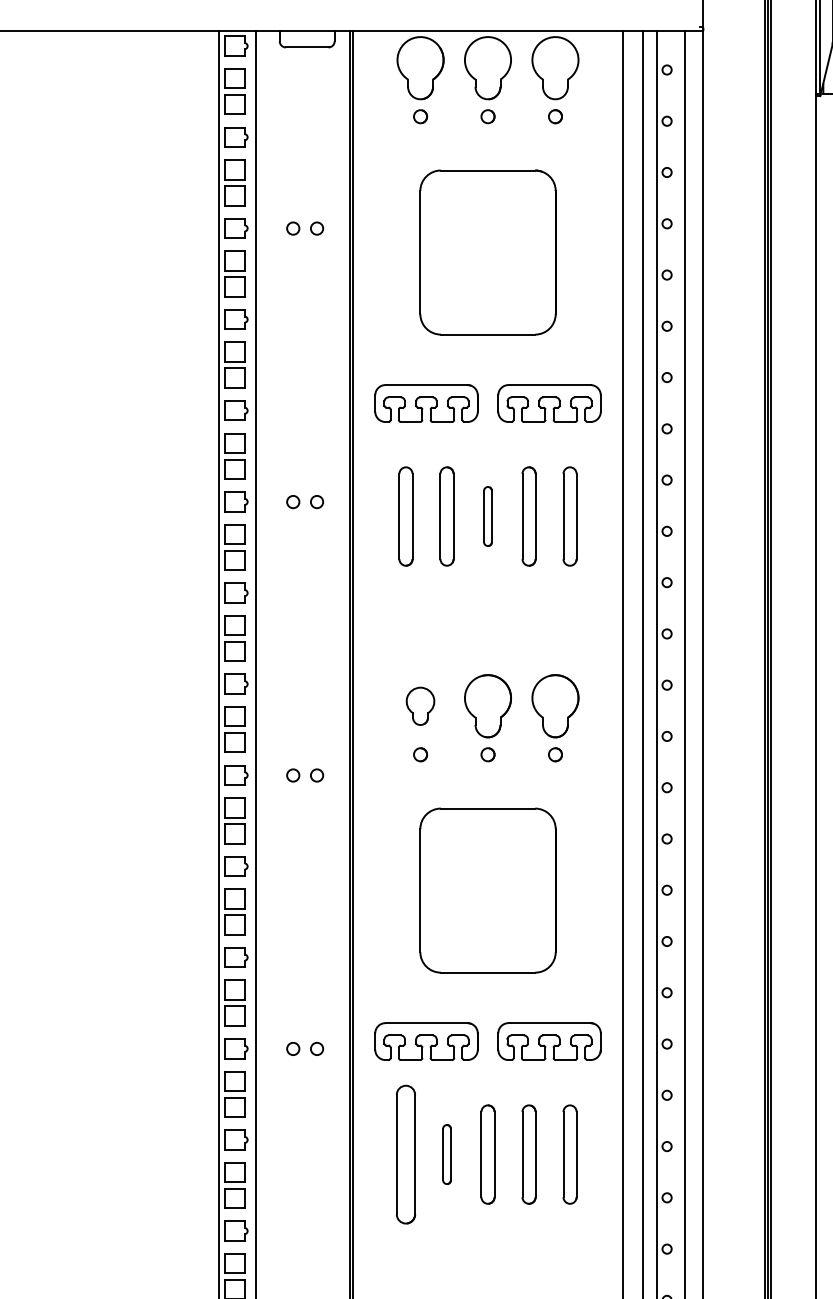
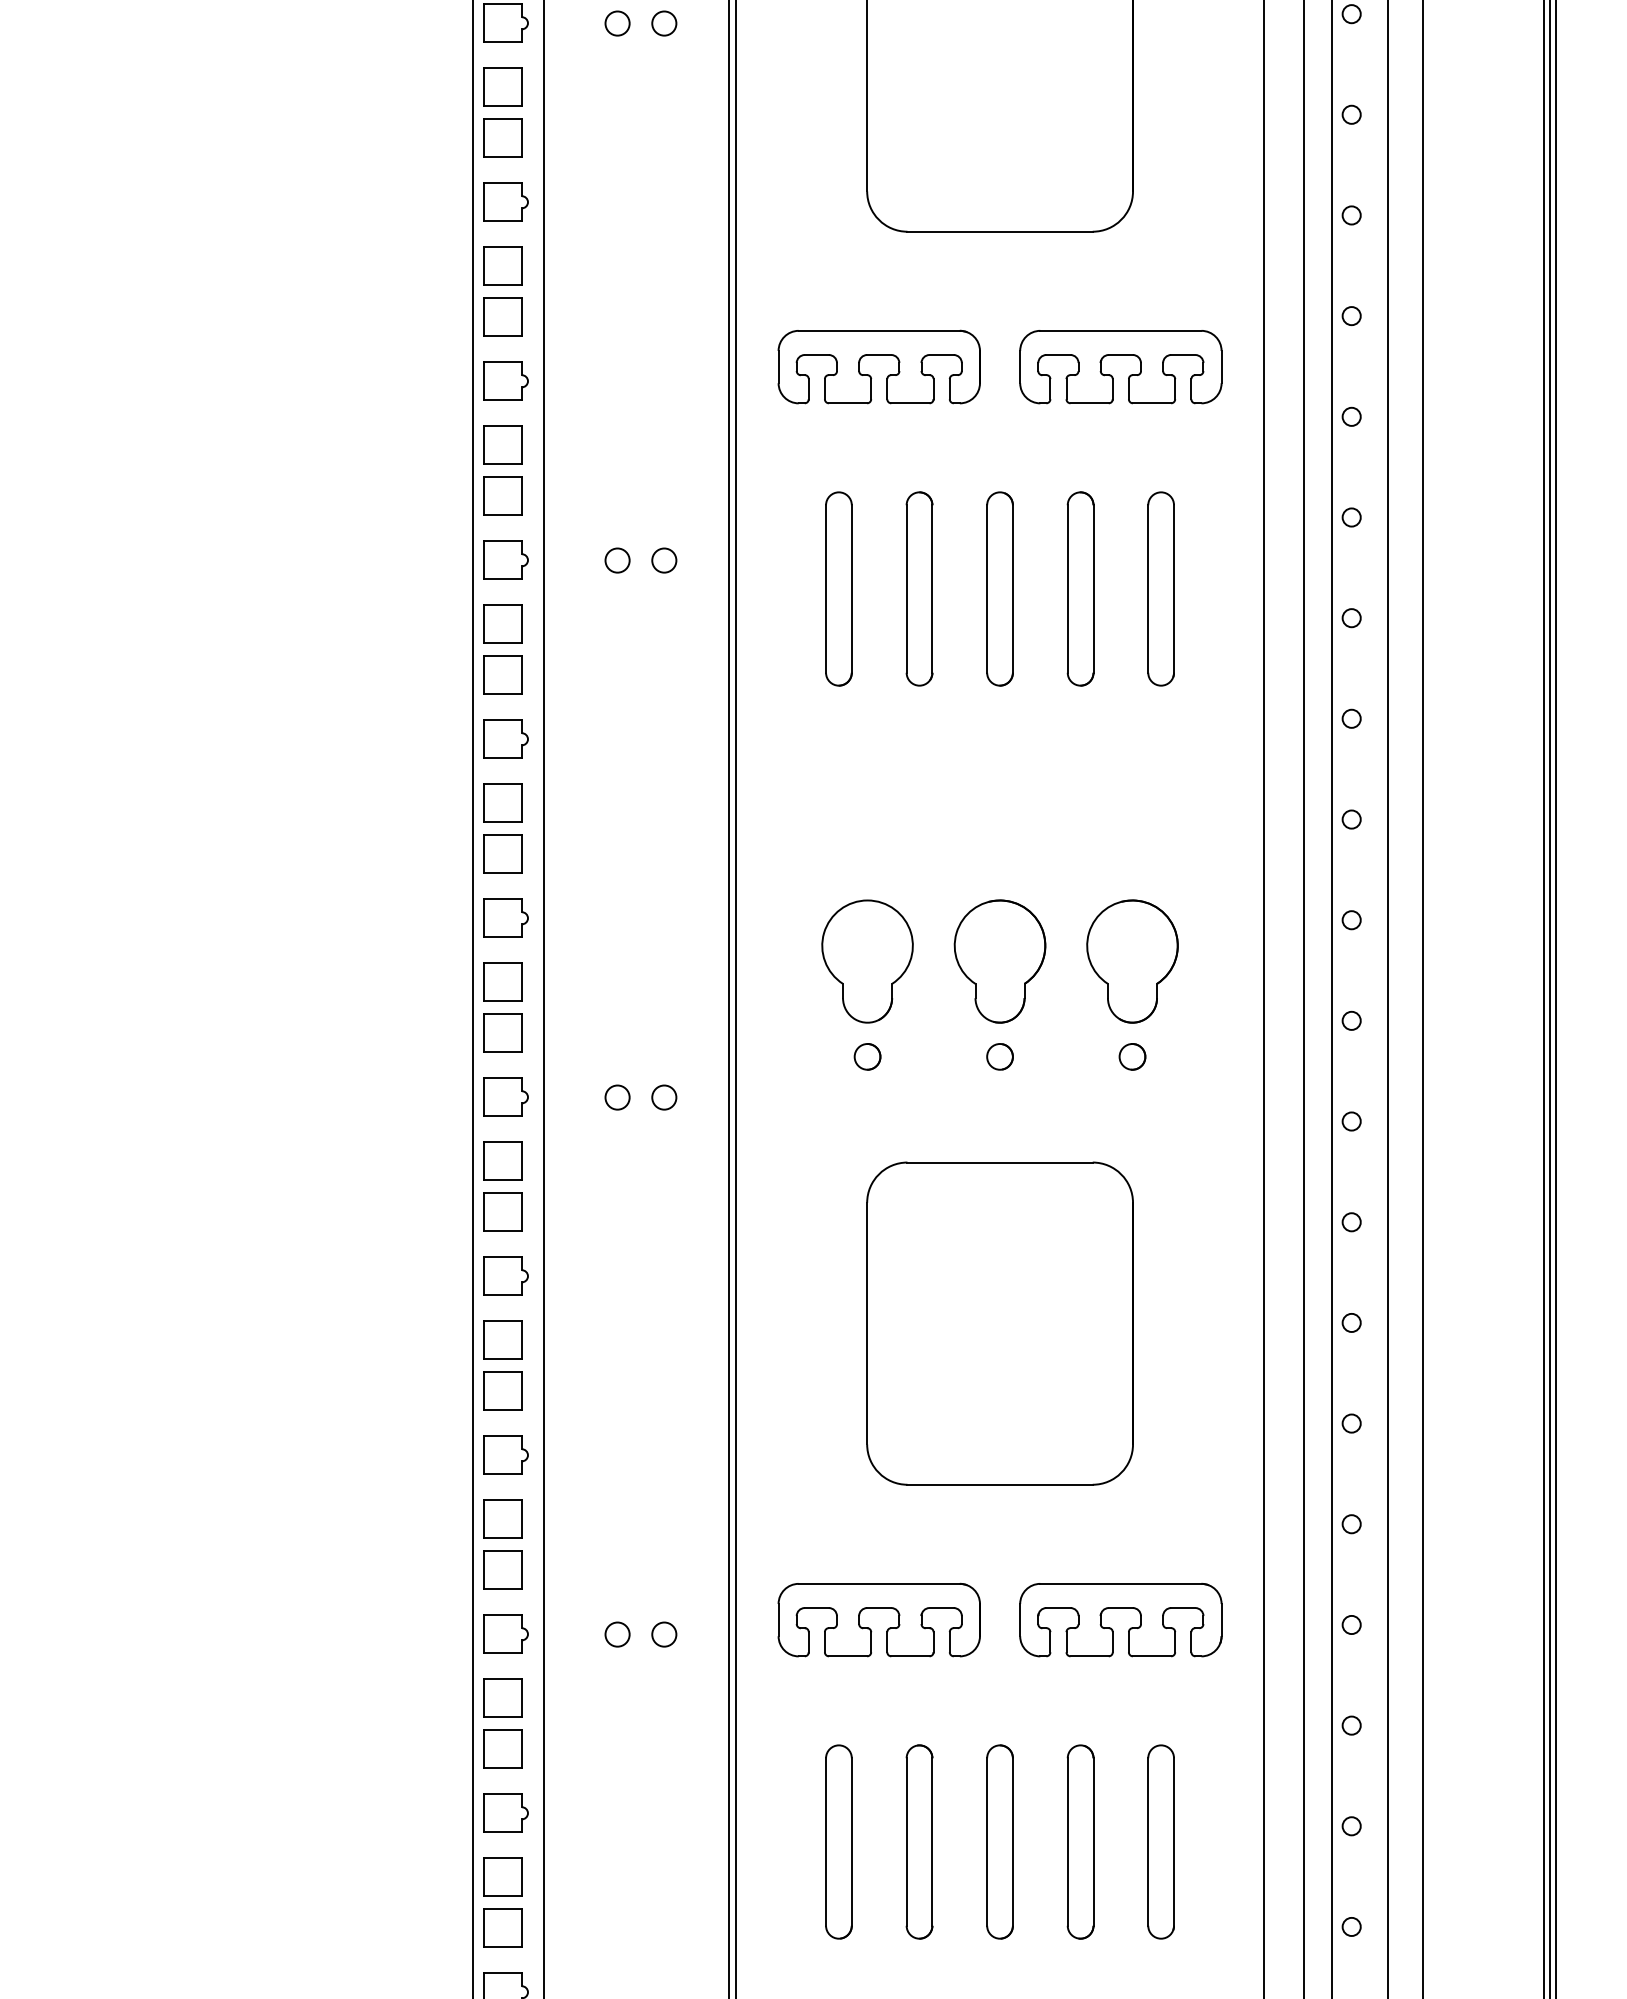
part: (487, 516) -> (999, 588), size x1.67
part: (420, 706) -> (867, 962), size x1.67
part: (405, 1154) -> (837, 1841), size x0.71
part: (446, 1154) -> (918, 1841), size x1.67

